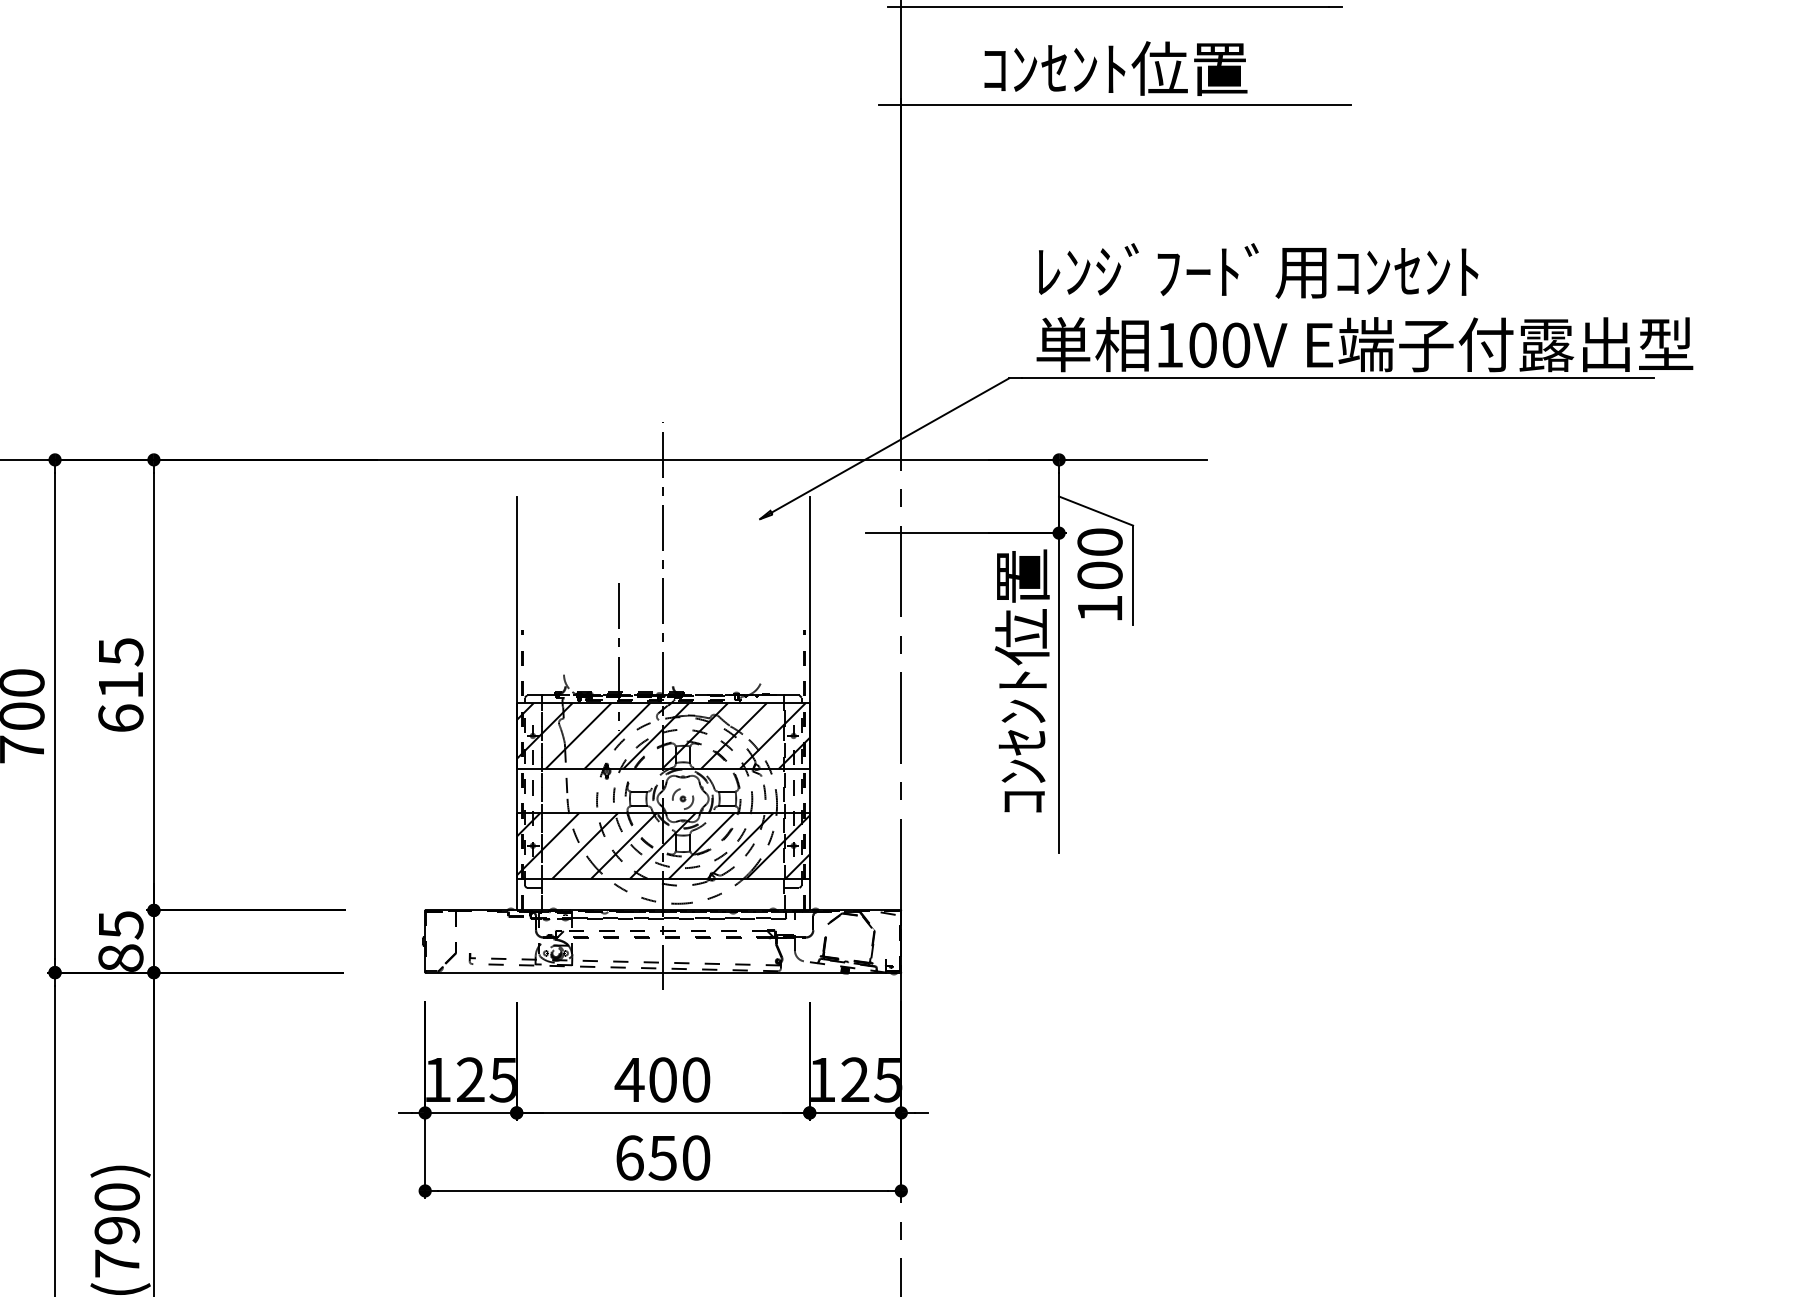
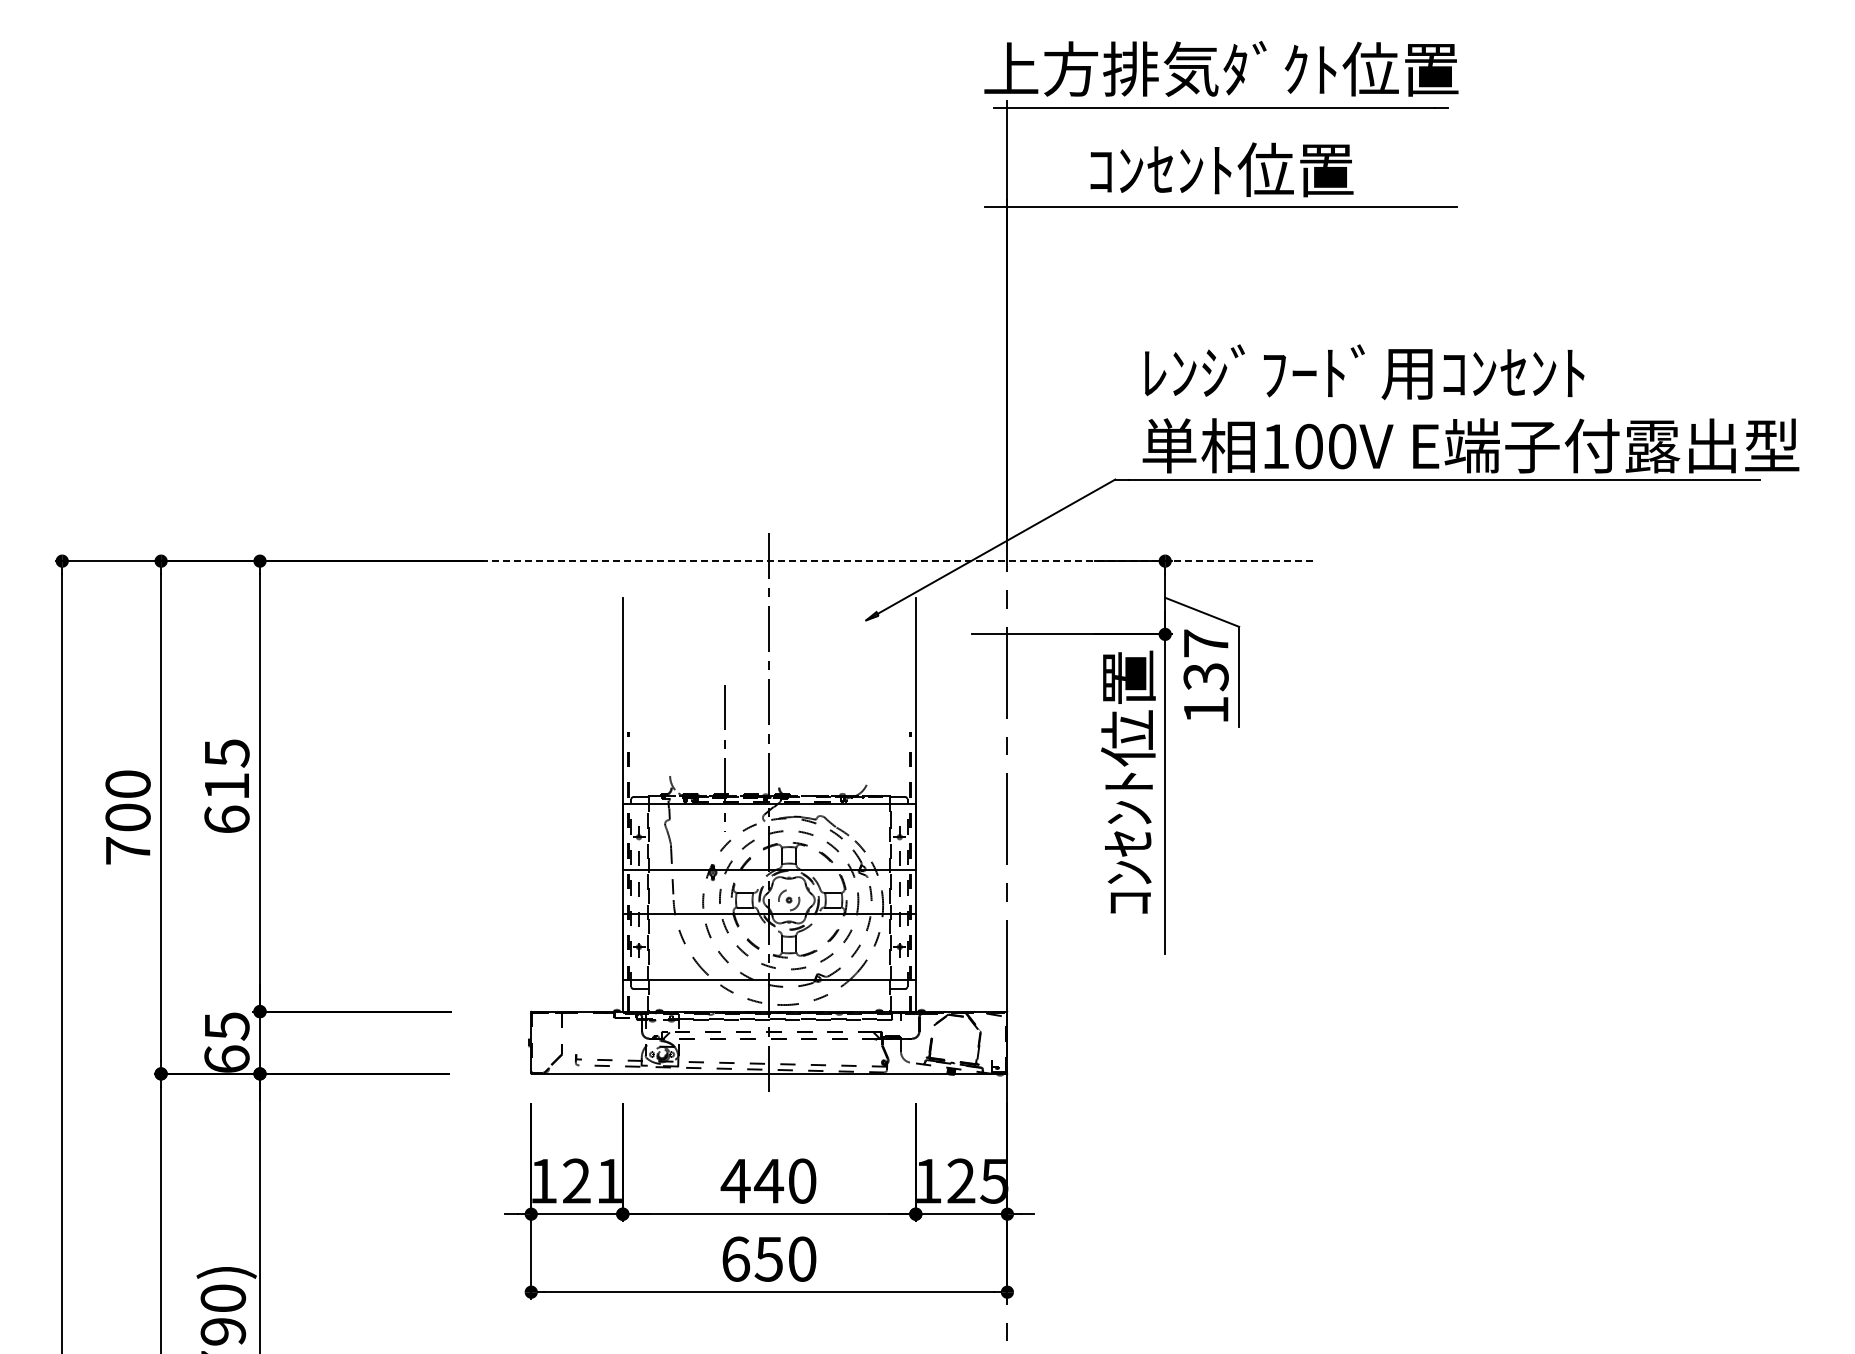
line: (740, 460) -> (846, 561), solid -> dashed
text: (1099, 559) -> (1205, 660), 100 -> 137
hatch: (662, 736) -> (768, 837), removed
hatch: (662, 846) -> (768, 947), removed
text: (120, 957) -> (226, 1058), 85 -> 65
text: (663, 1079) -> (769, 1180), 400 -> 440
text: (502, 1080) -> (608, 1181), 125 -> 121

